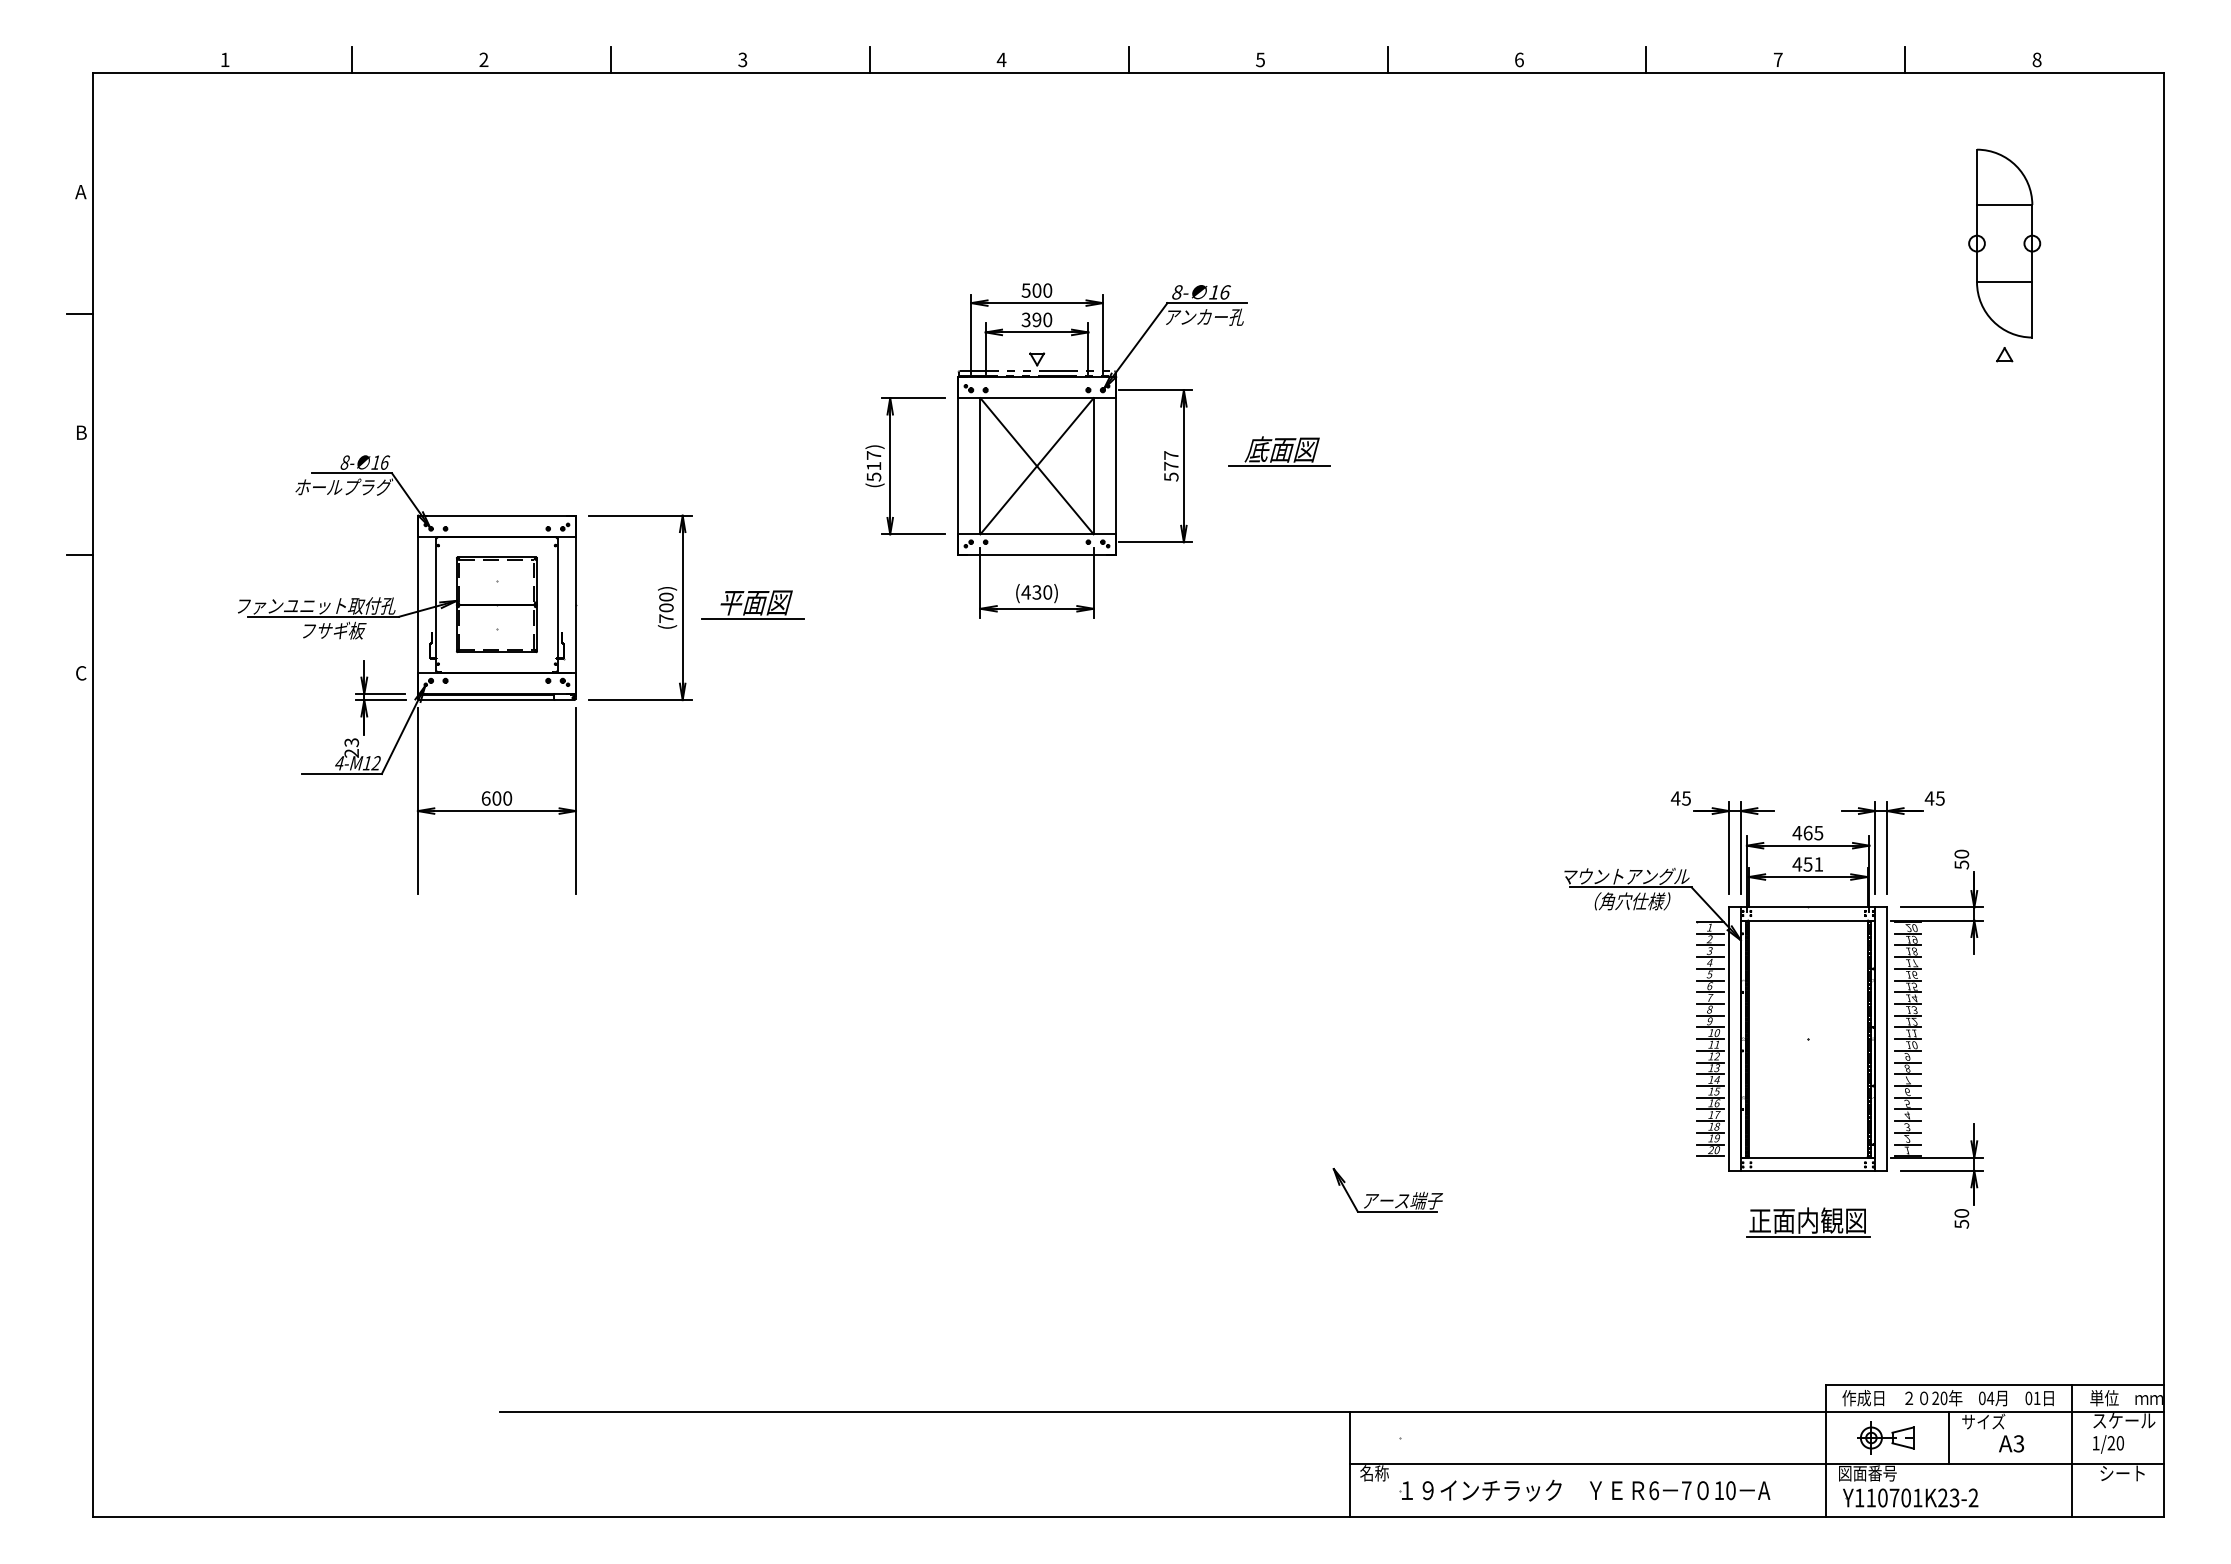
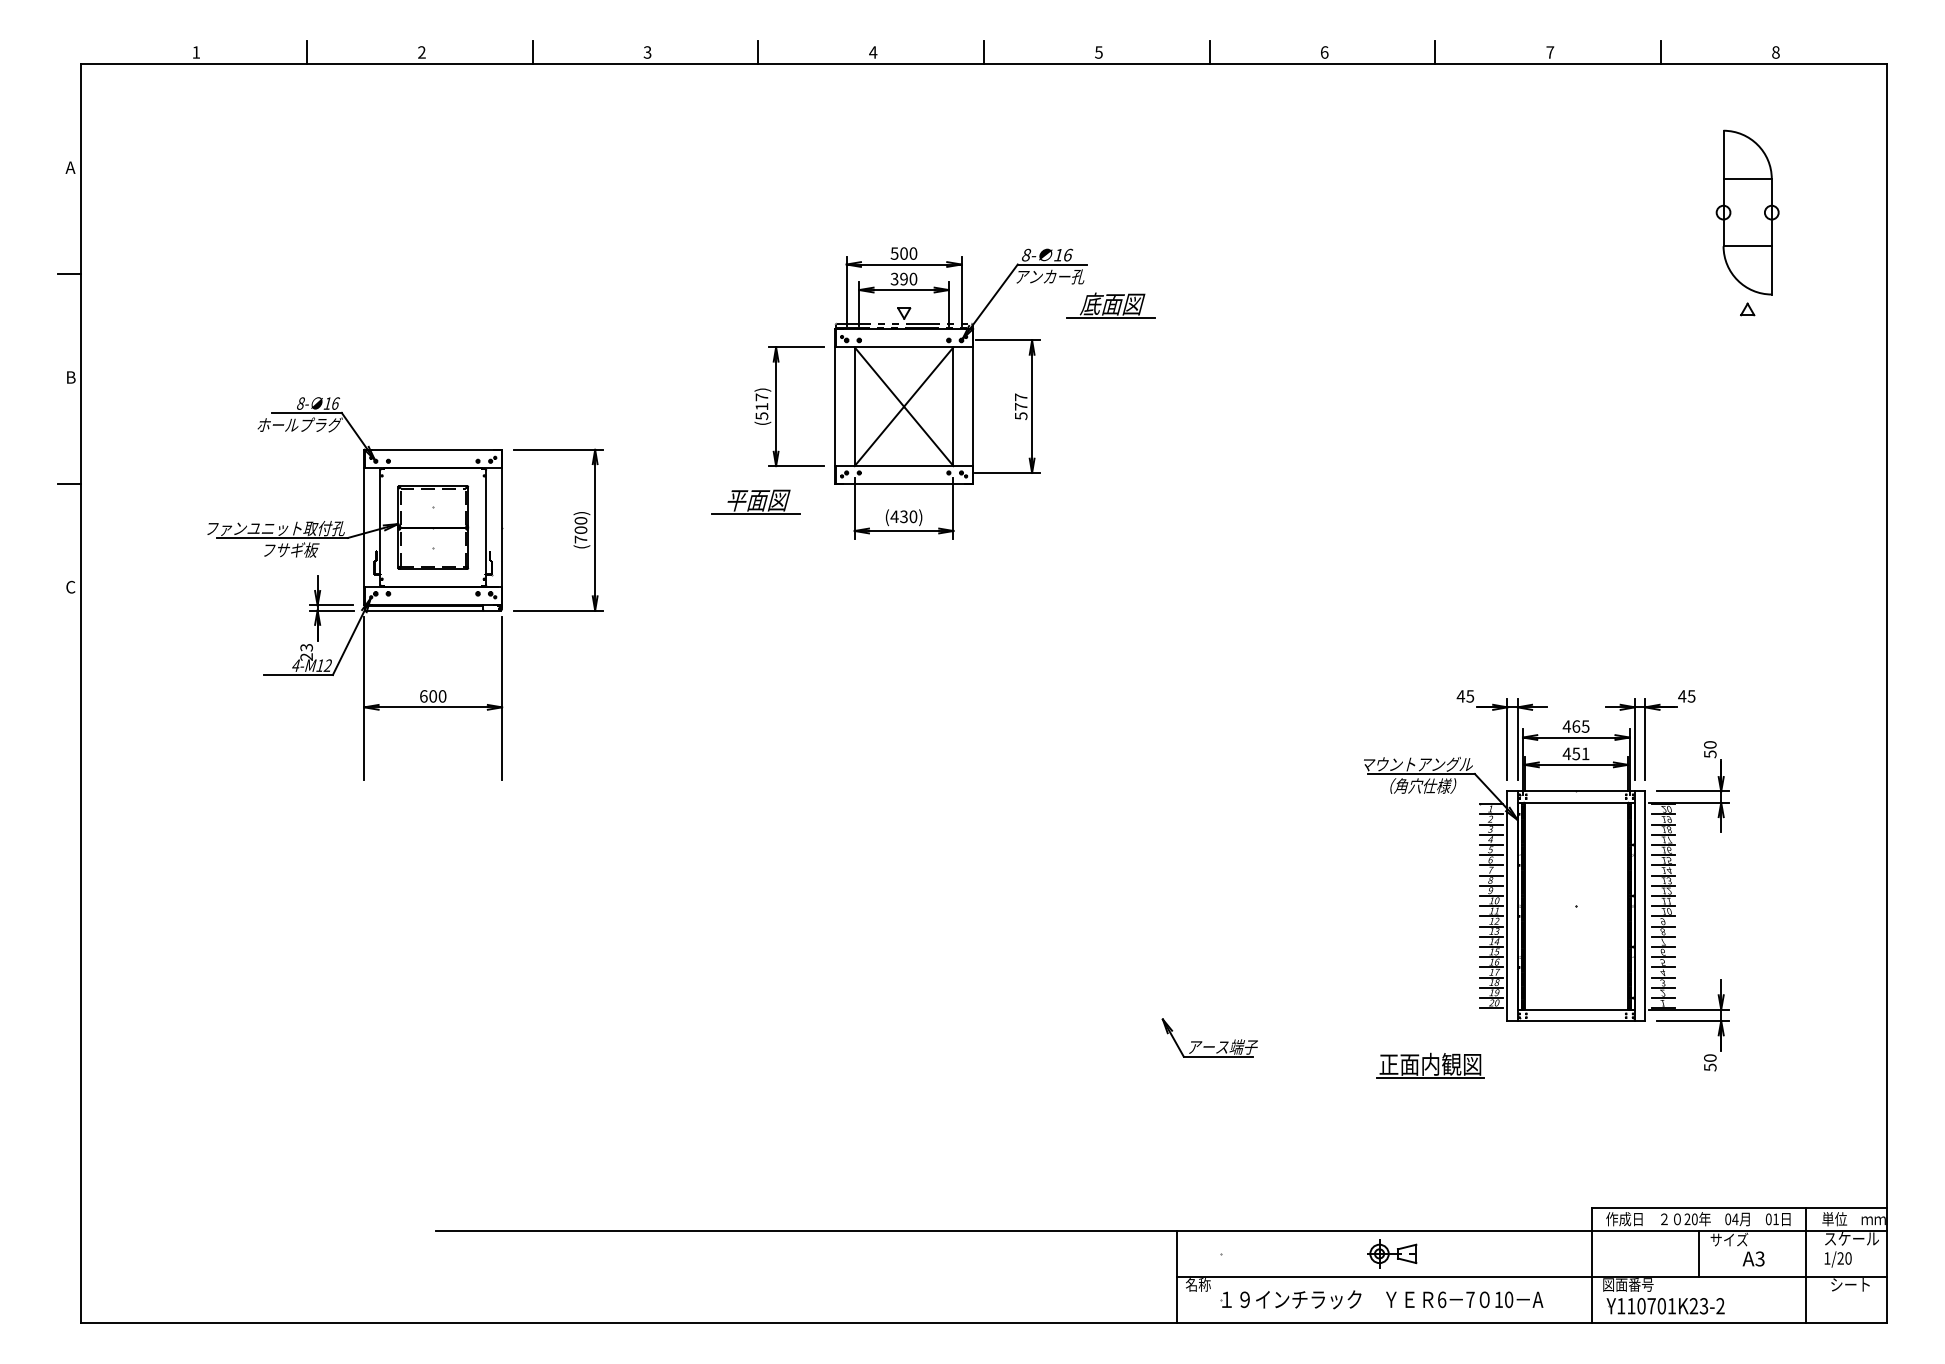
part: (1279, 451) -> (1110, 305), moved
part: (752, 604) -> (755, 501), moved
part: (1808, 1222) -> (1431, 1066), moved
part: (1885, 1437) -> (1391, 1253), moved

